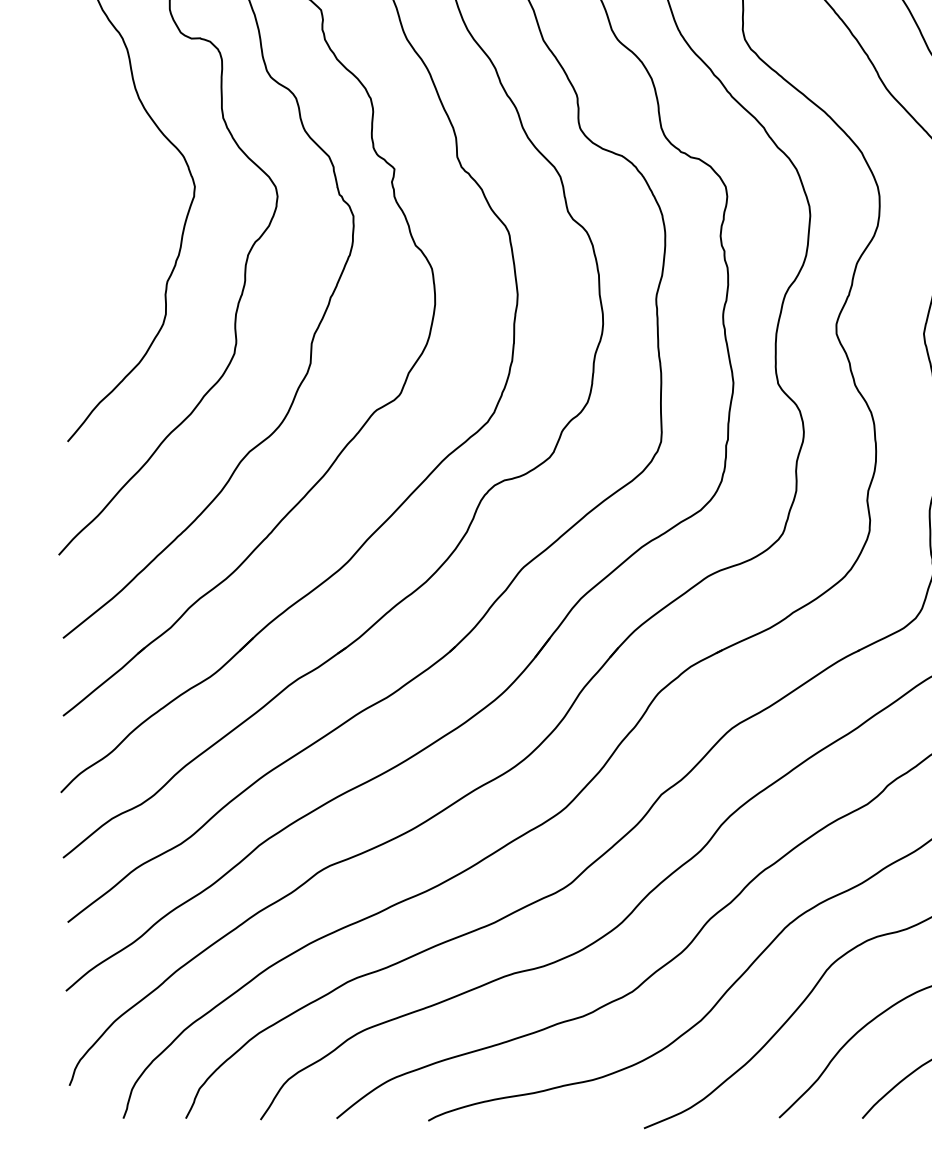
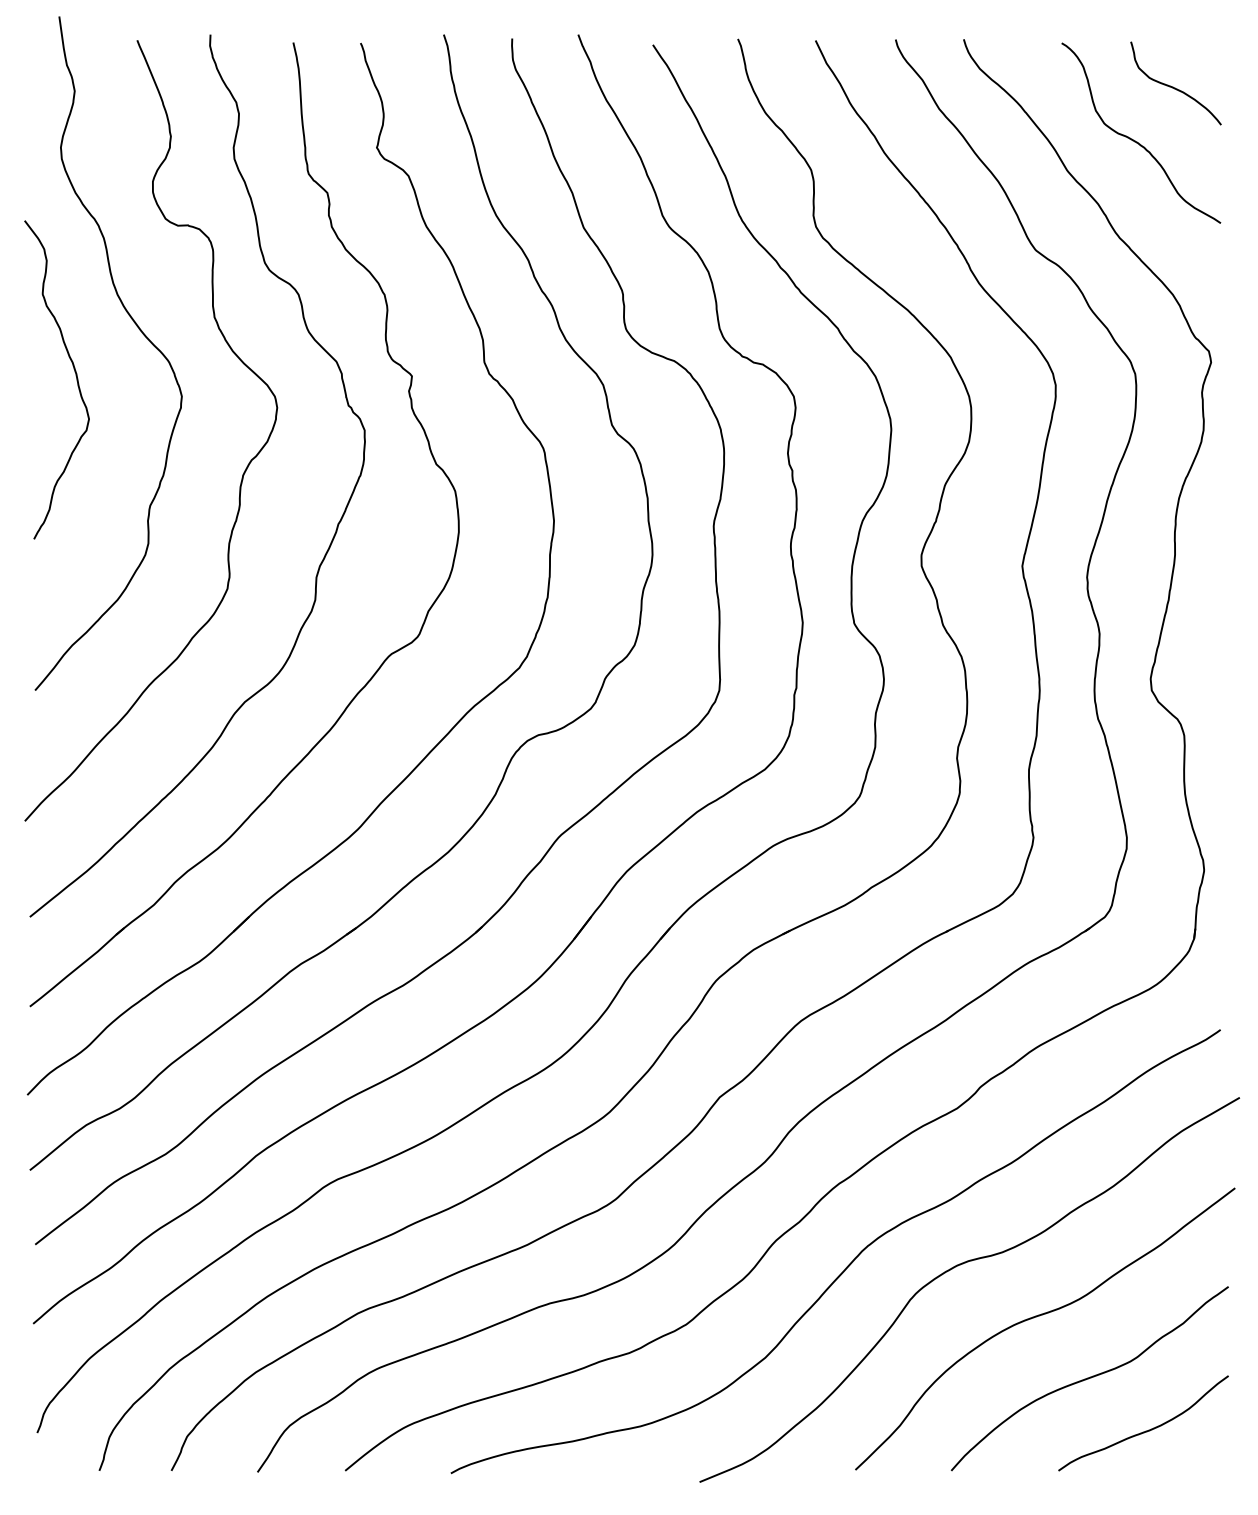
curve: (101, 165) -> (74, 372), added

